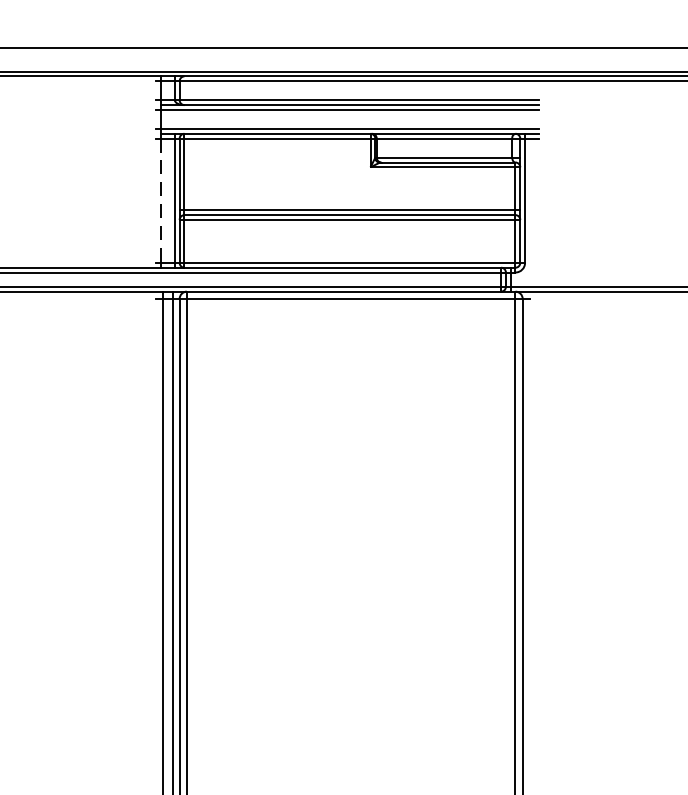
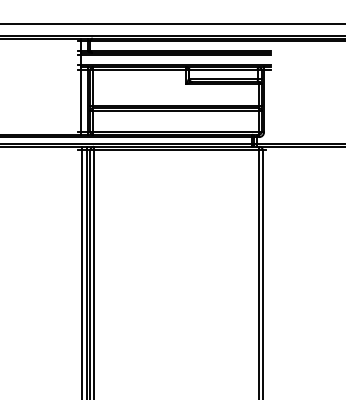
line: (160, 201) -> (80, 101), dashed -> solid

